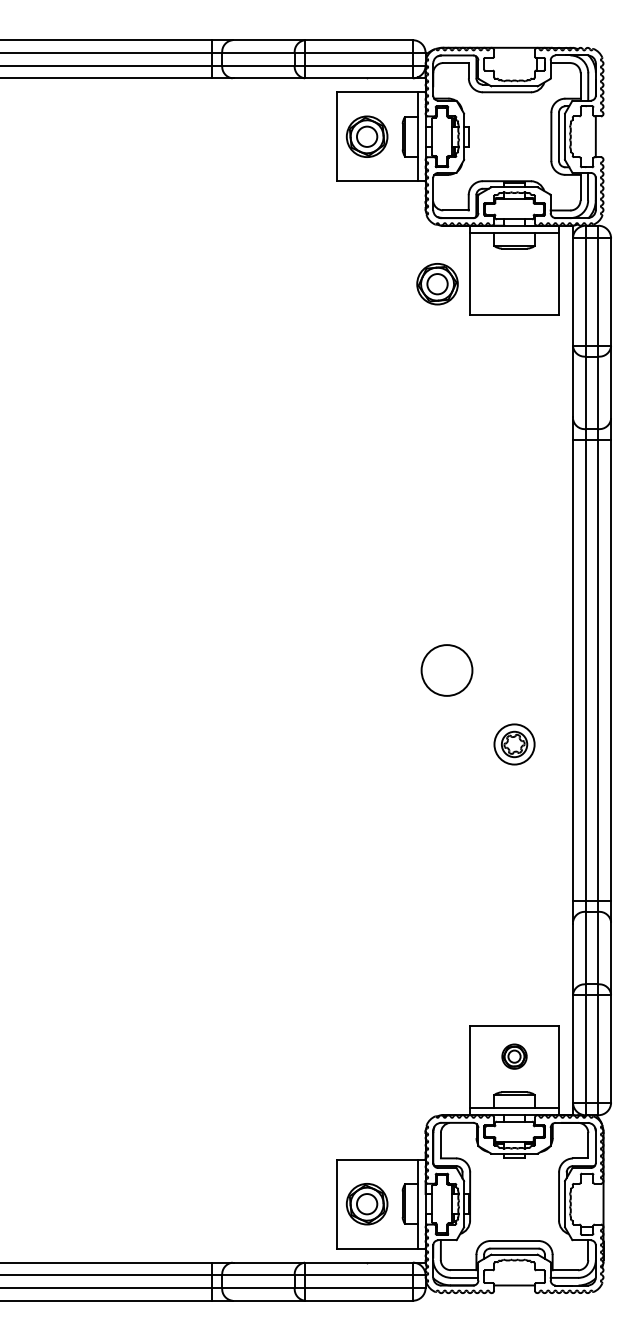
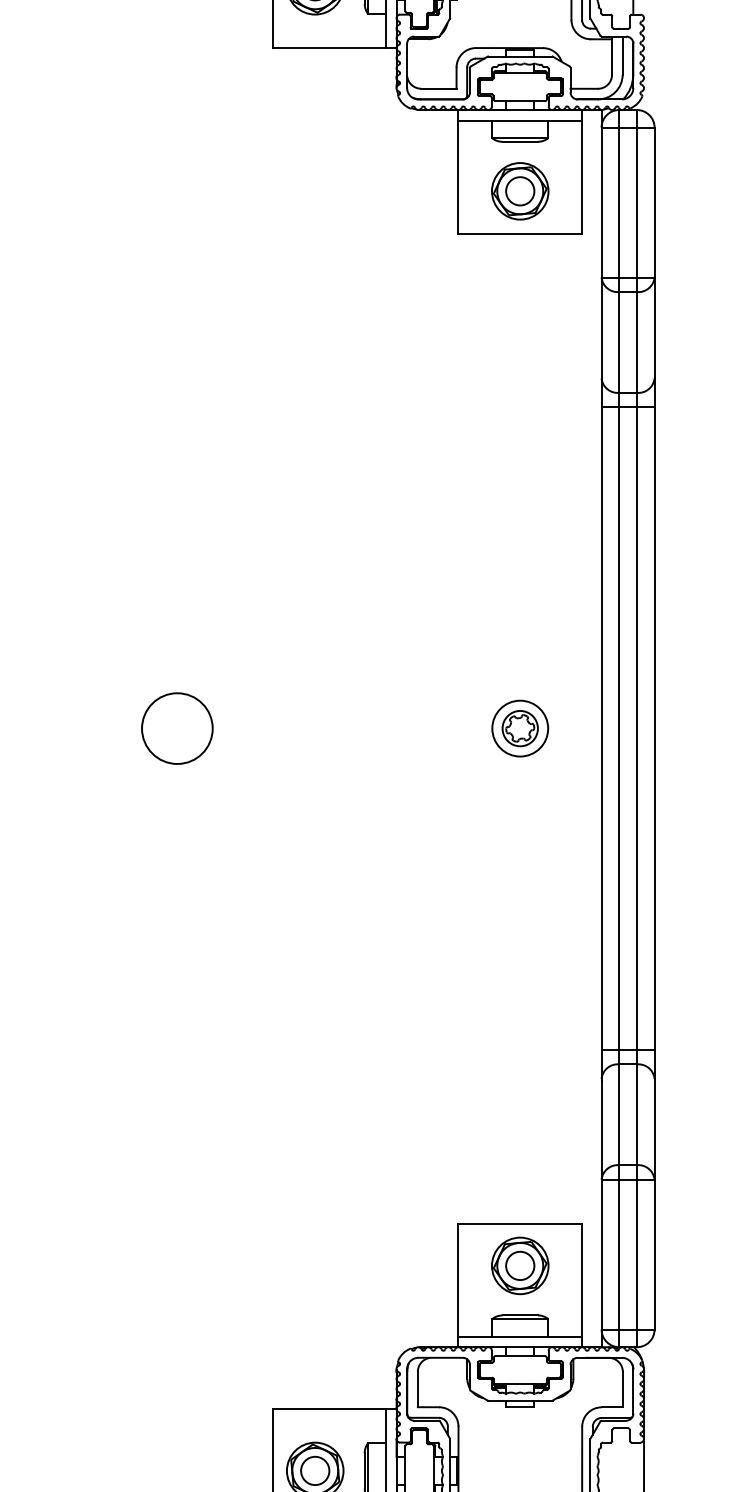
part: (437, 284) -> (520, 191), moved
circle: (446, 670) -> (176, 728), moved
part: (514, 744) -> (520, 728), moved
part: (514, 1056) -> (520, 1265), size x1.67

